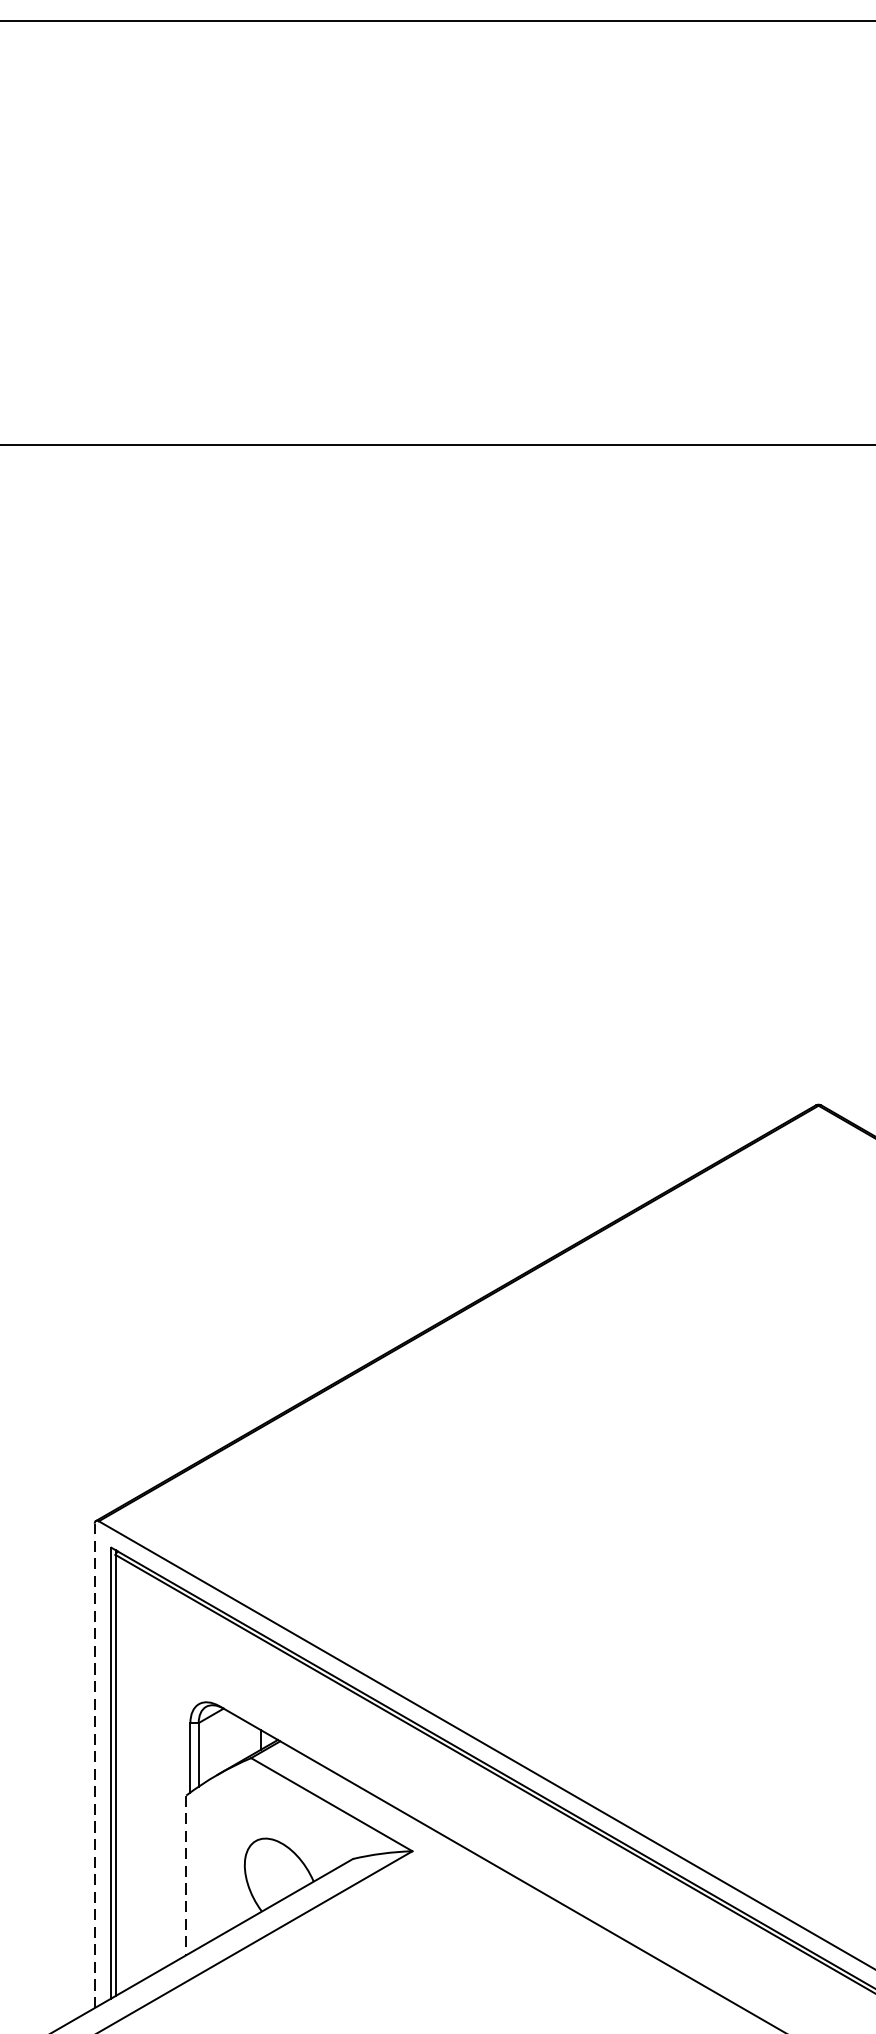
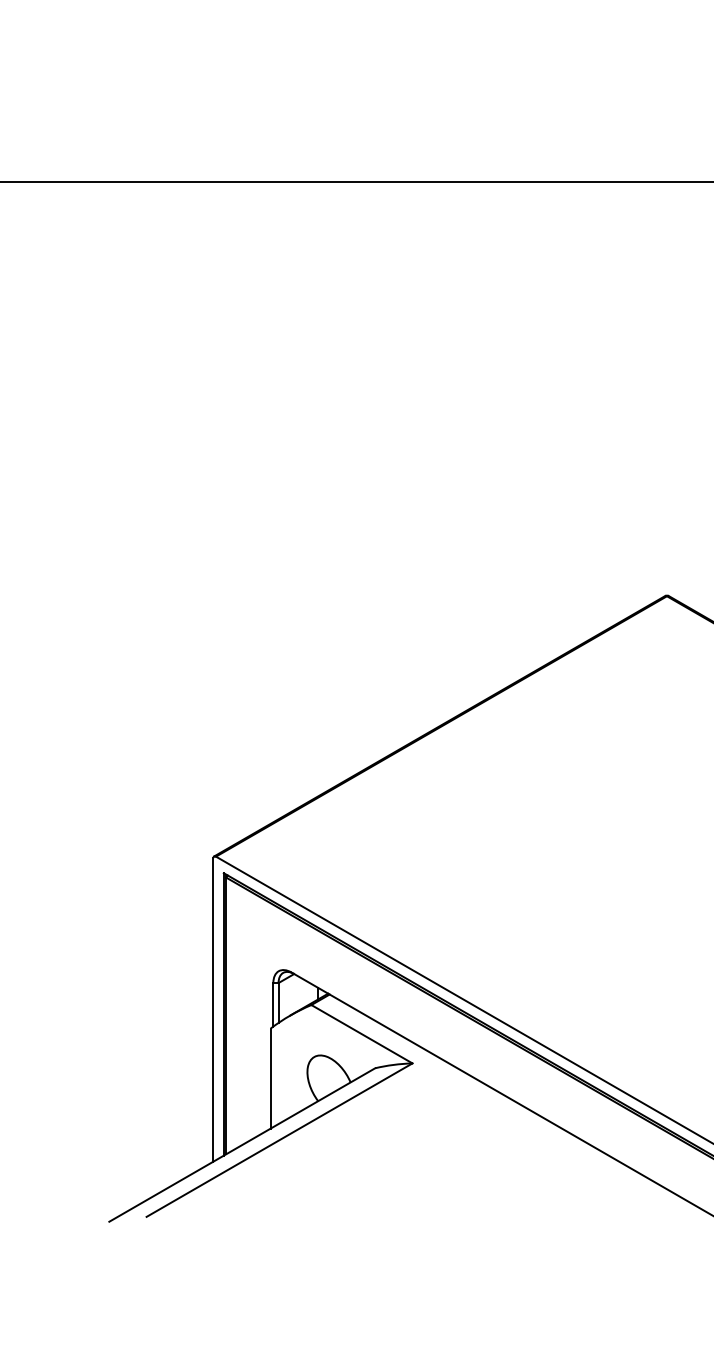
line: (94, 1765) -> (213, 1009), dashed -> solid
line: (185, 1876) -> (270, 1079), dashed -> solid

